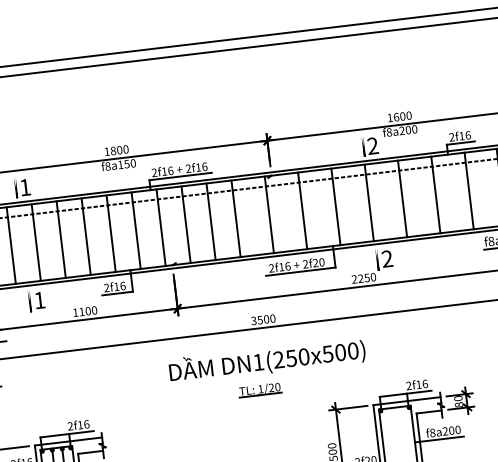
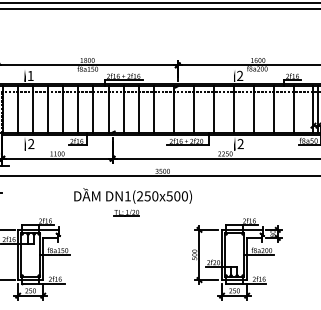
text: (40, 299) -> (31, 143), 1 -> 2
part: (267, 371) -> (132, 202), moved

